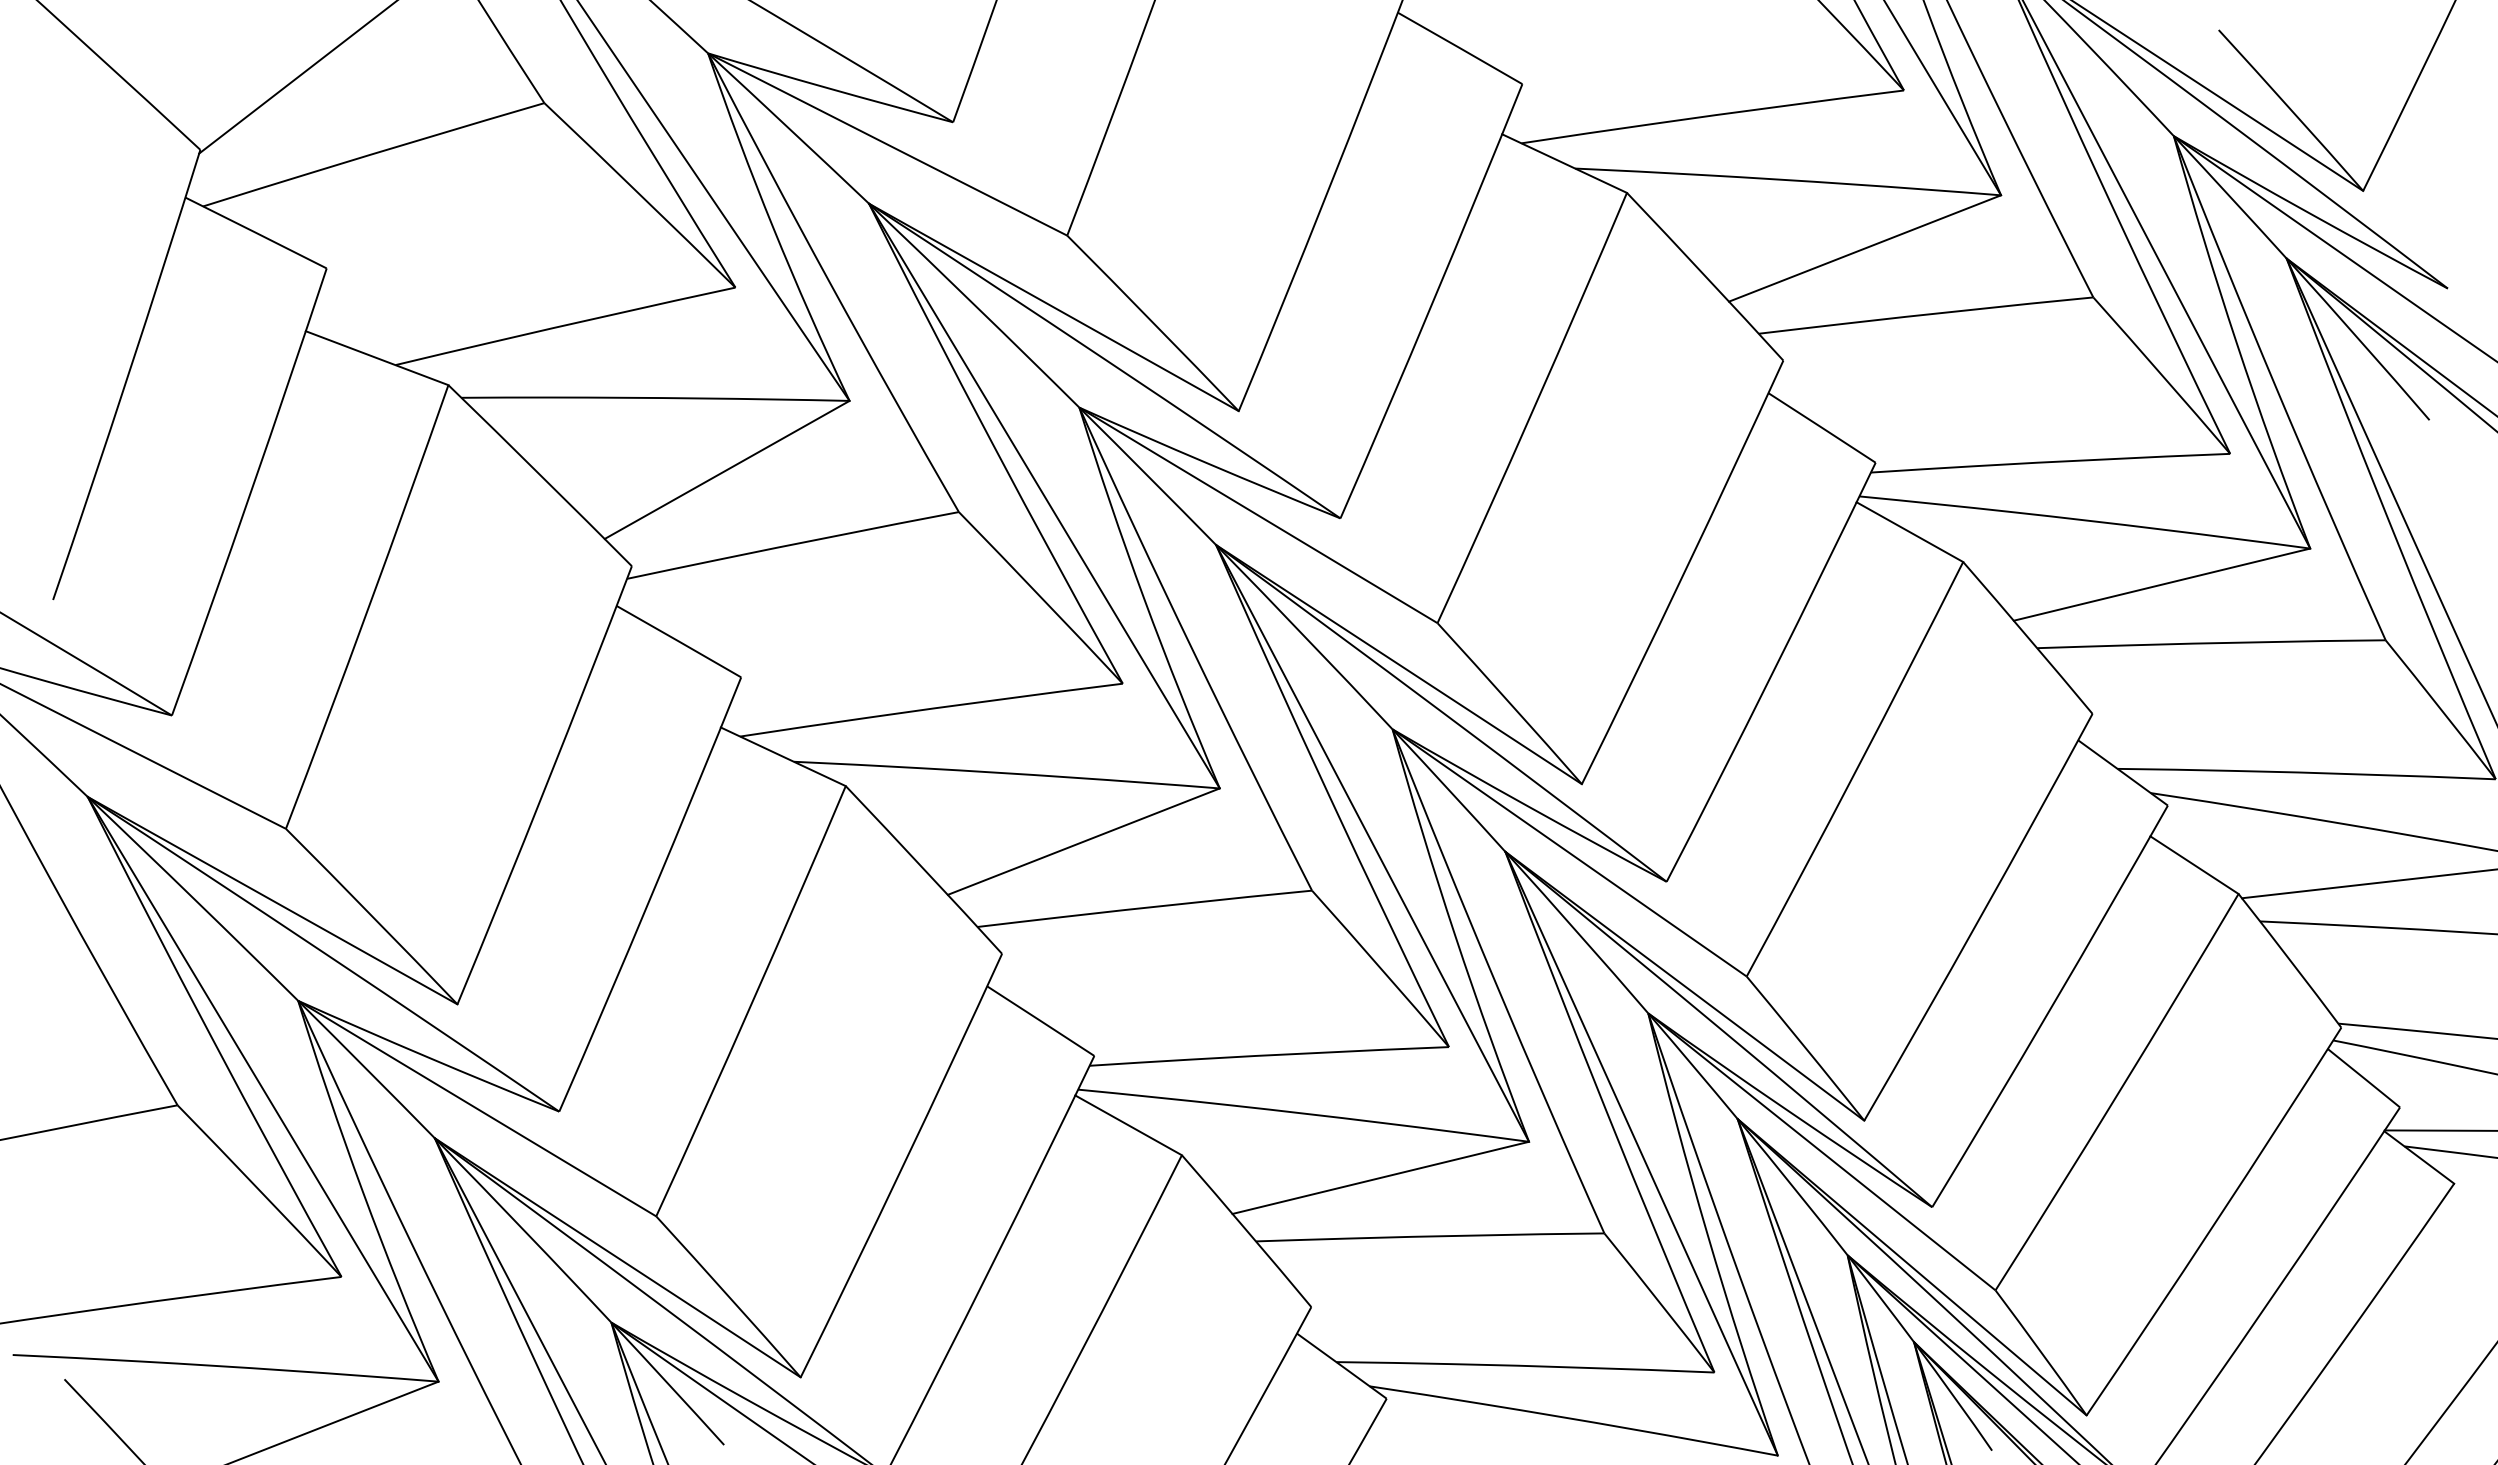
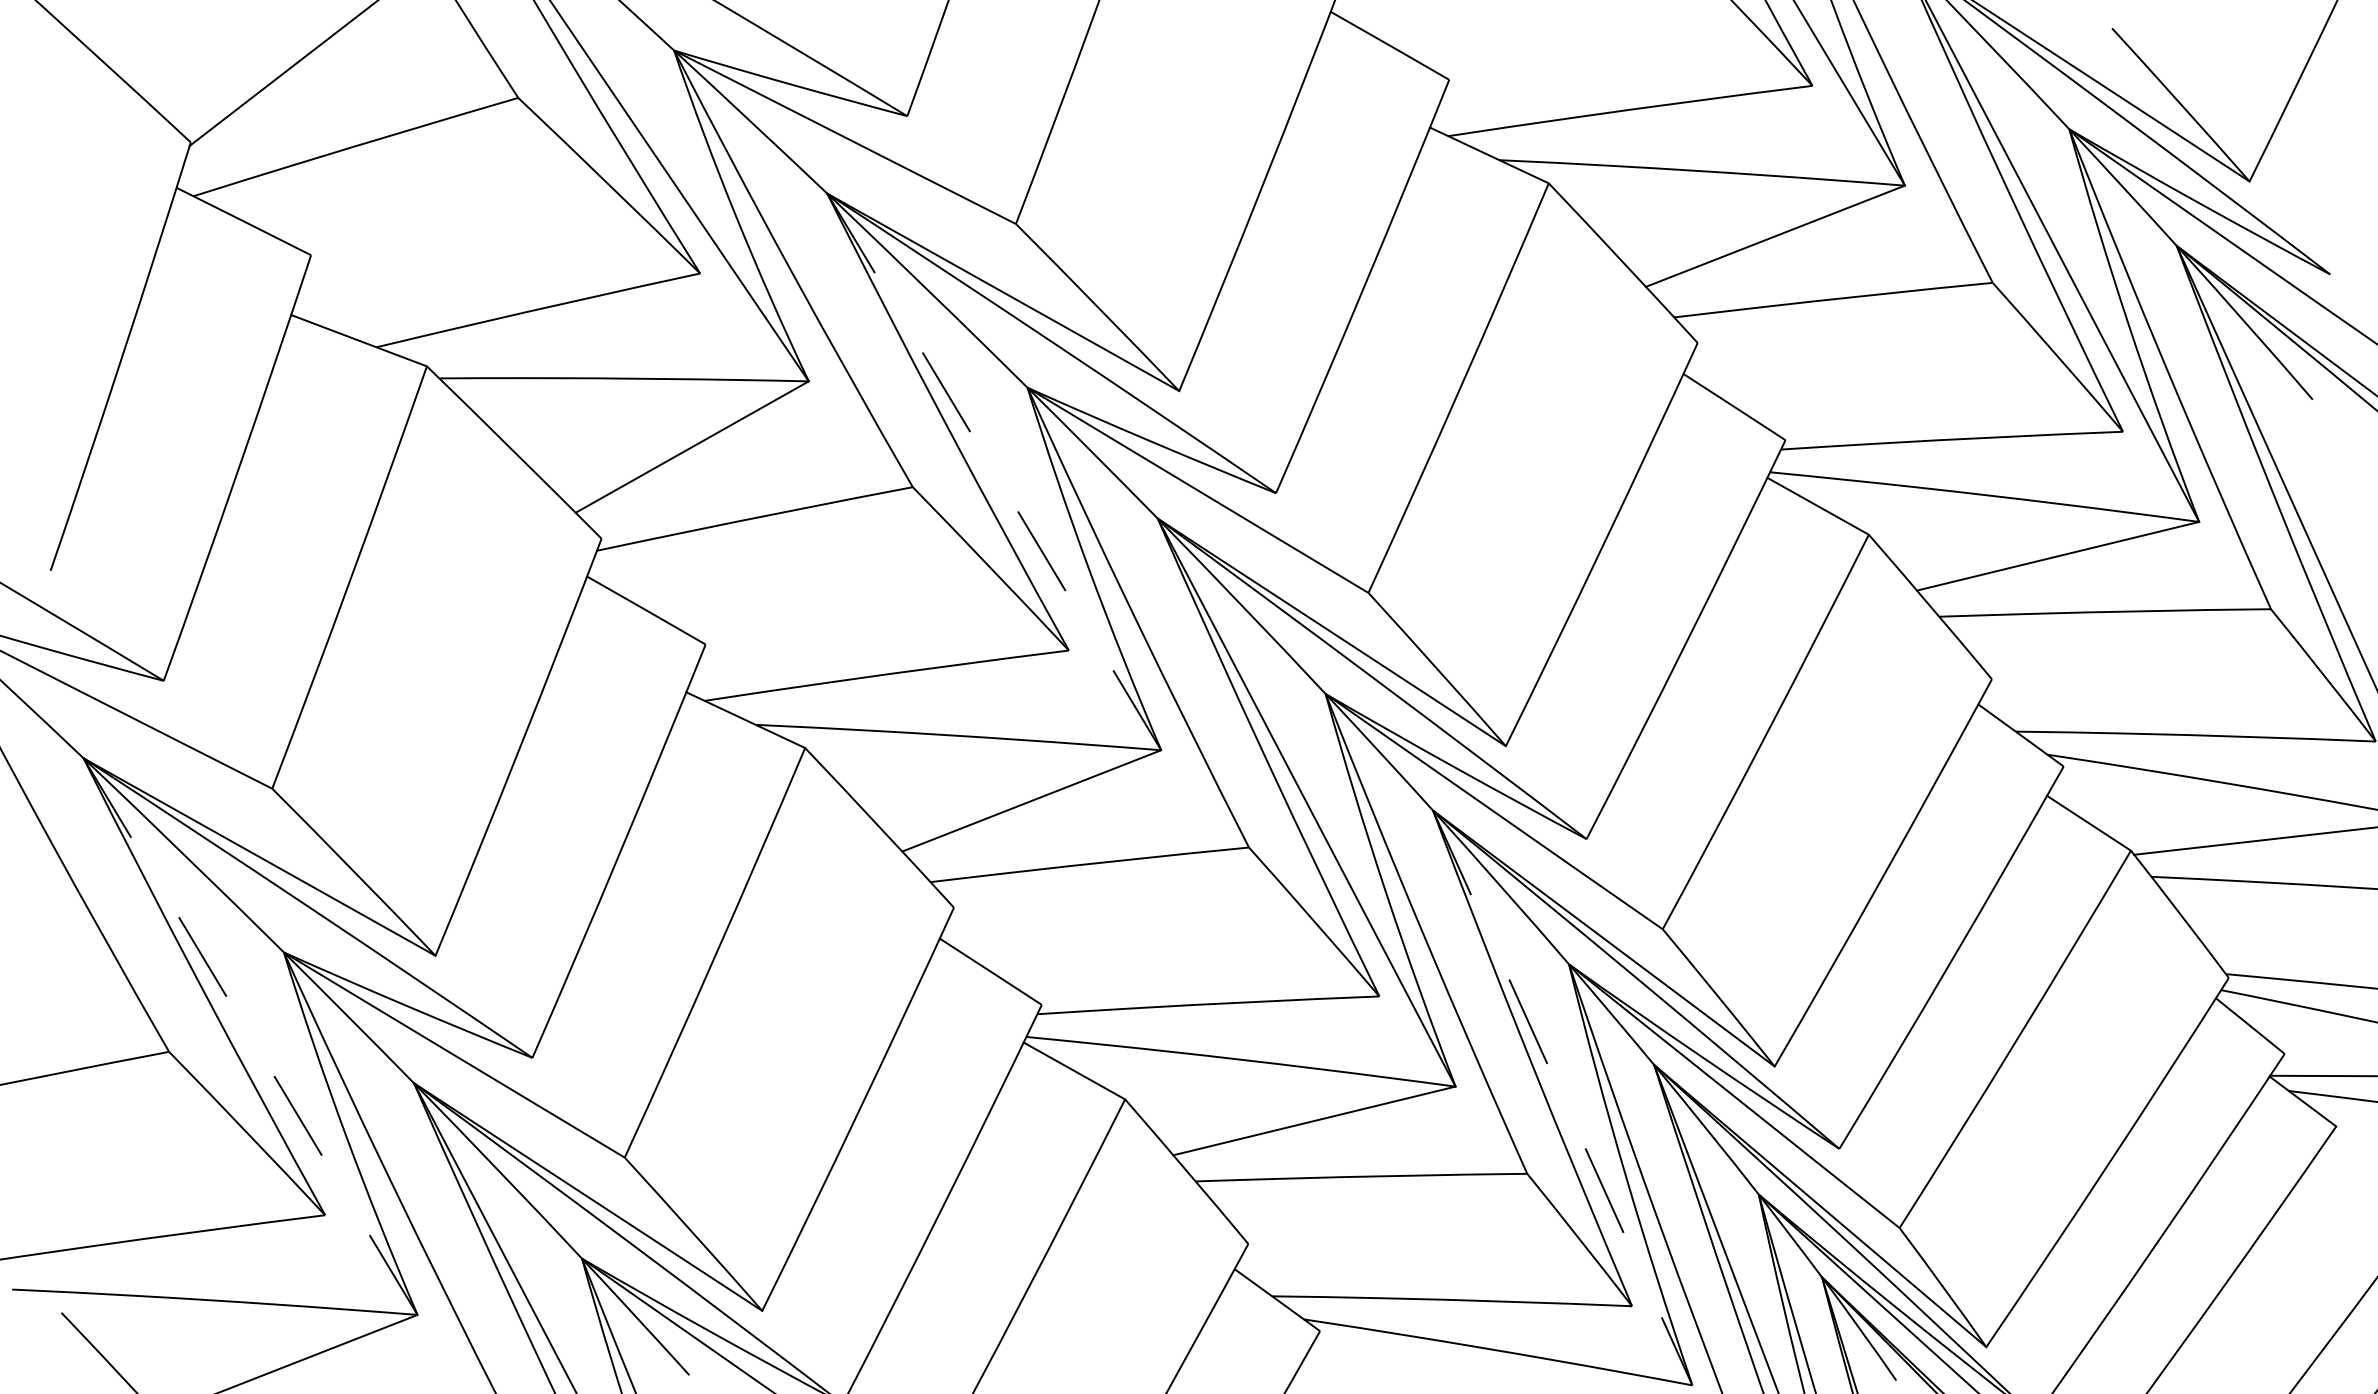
line: (1044, 496) -> (994, 472), solid -> dashed
line: (263, 1089) -> (250, 1036), solid -> dashed
line: (1641, 1154) -> (1562, 1098), solid -> dashed

